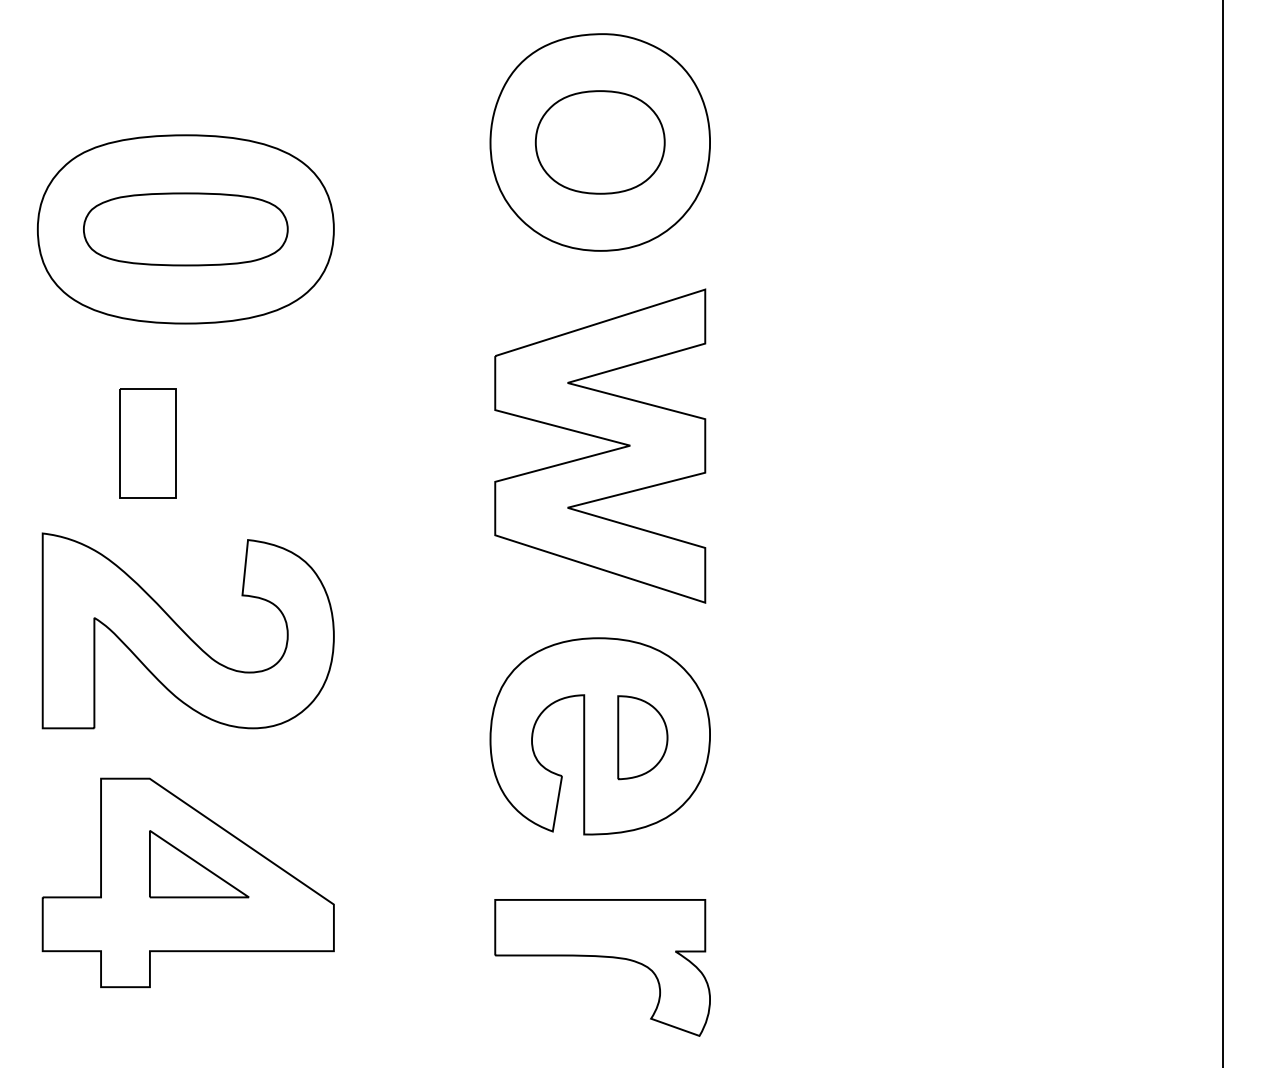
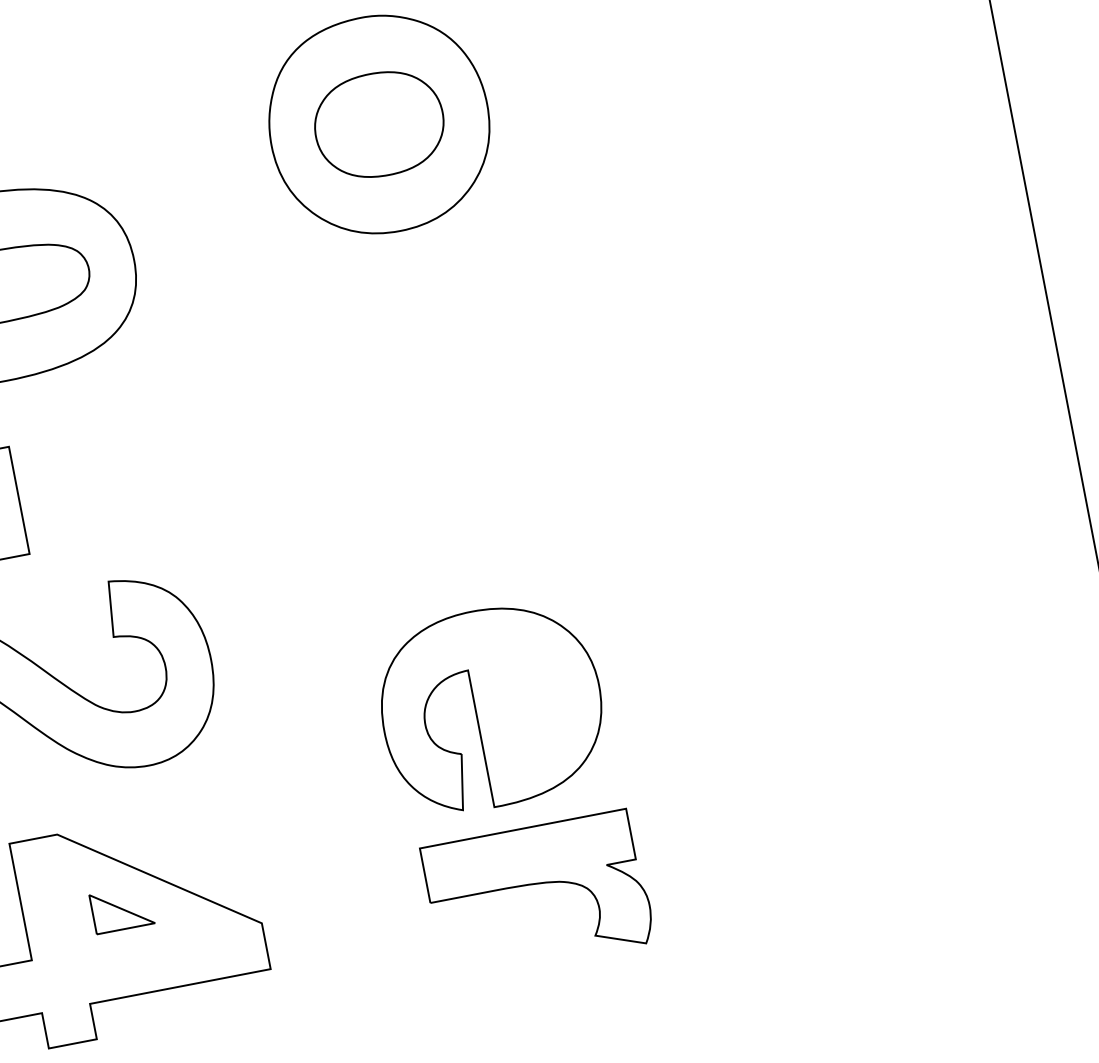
part: (602, 439) -> (437, 415), removed
part: (642, 737) -> (533, 700), removed
part: (199, 864) -> (122, 909), size x0.6
part: (602, 957) -> (536, 884), moved

